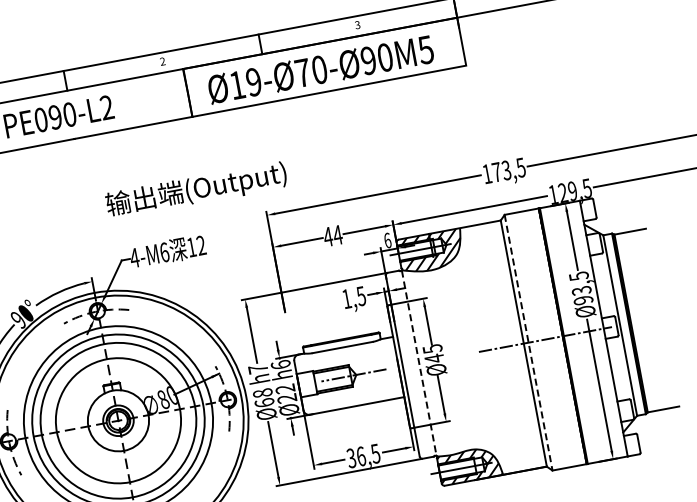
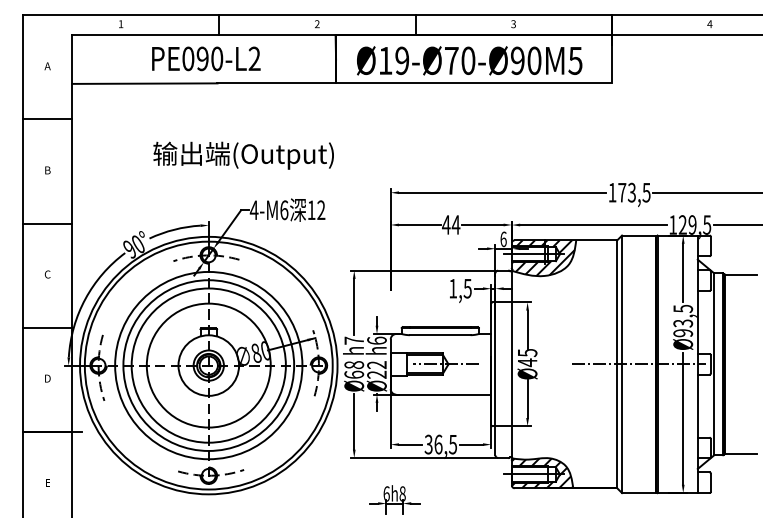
text: (196, 190) -> (243, 155), moved
line: (529, 342) -> (622, 364), dashed -> solid
line: (418, 363) -> (511, 364), dashed -> solid

